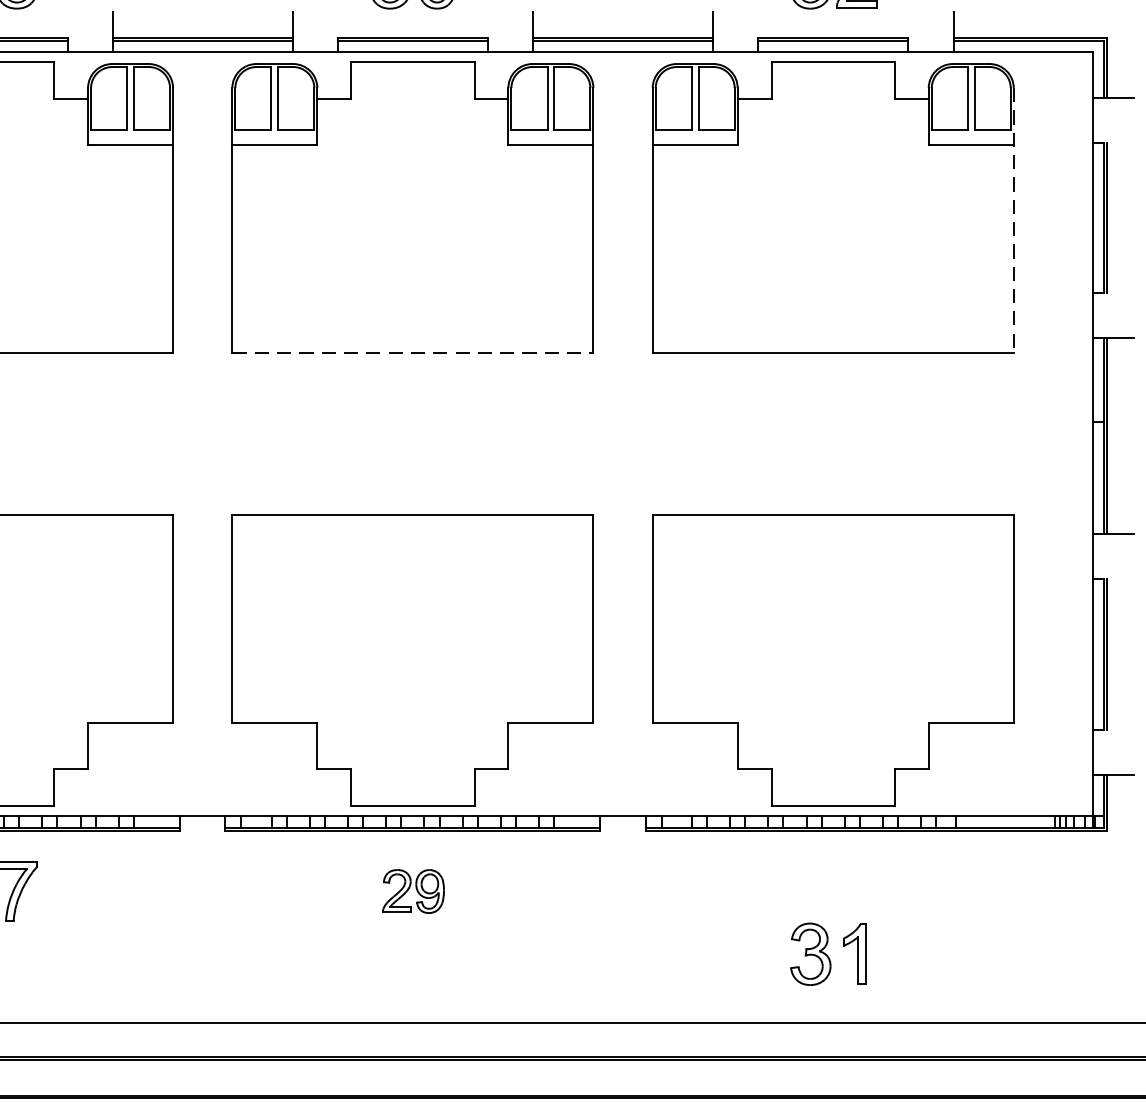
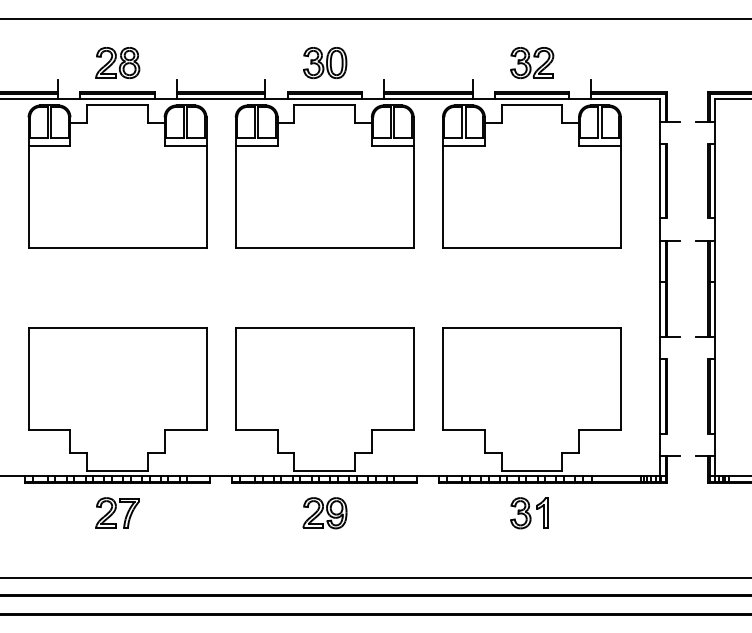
line: (1012, 222) -> (620, 183), dashed -> solid
line: (412, 354) -> (324, 248), dashed -> solid
part: (412, 891) -> (324, 513), size x1.43
part: (828, 954) -> (529, 513), moved

